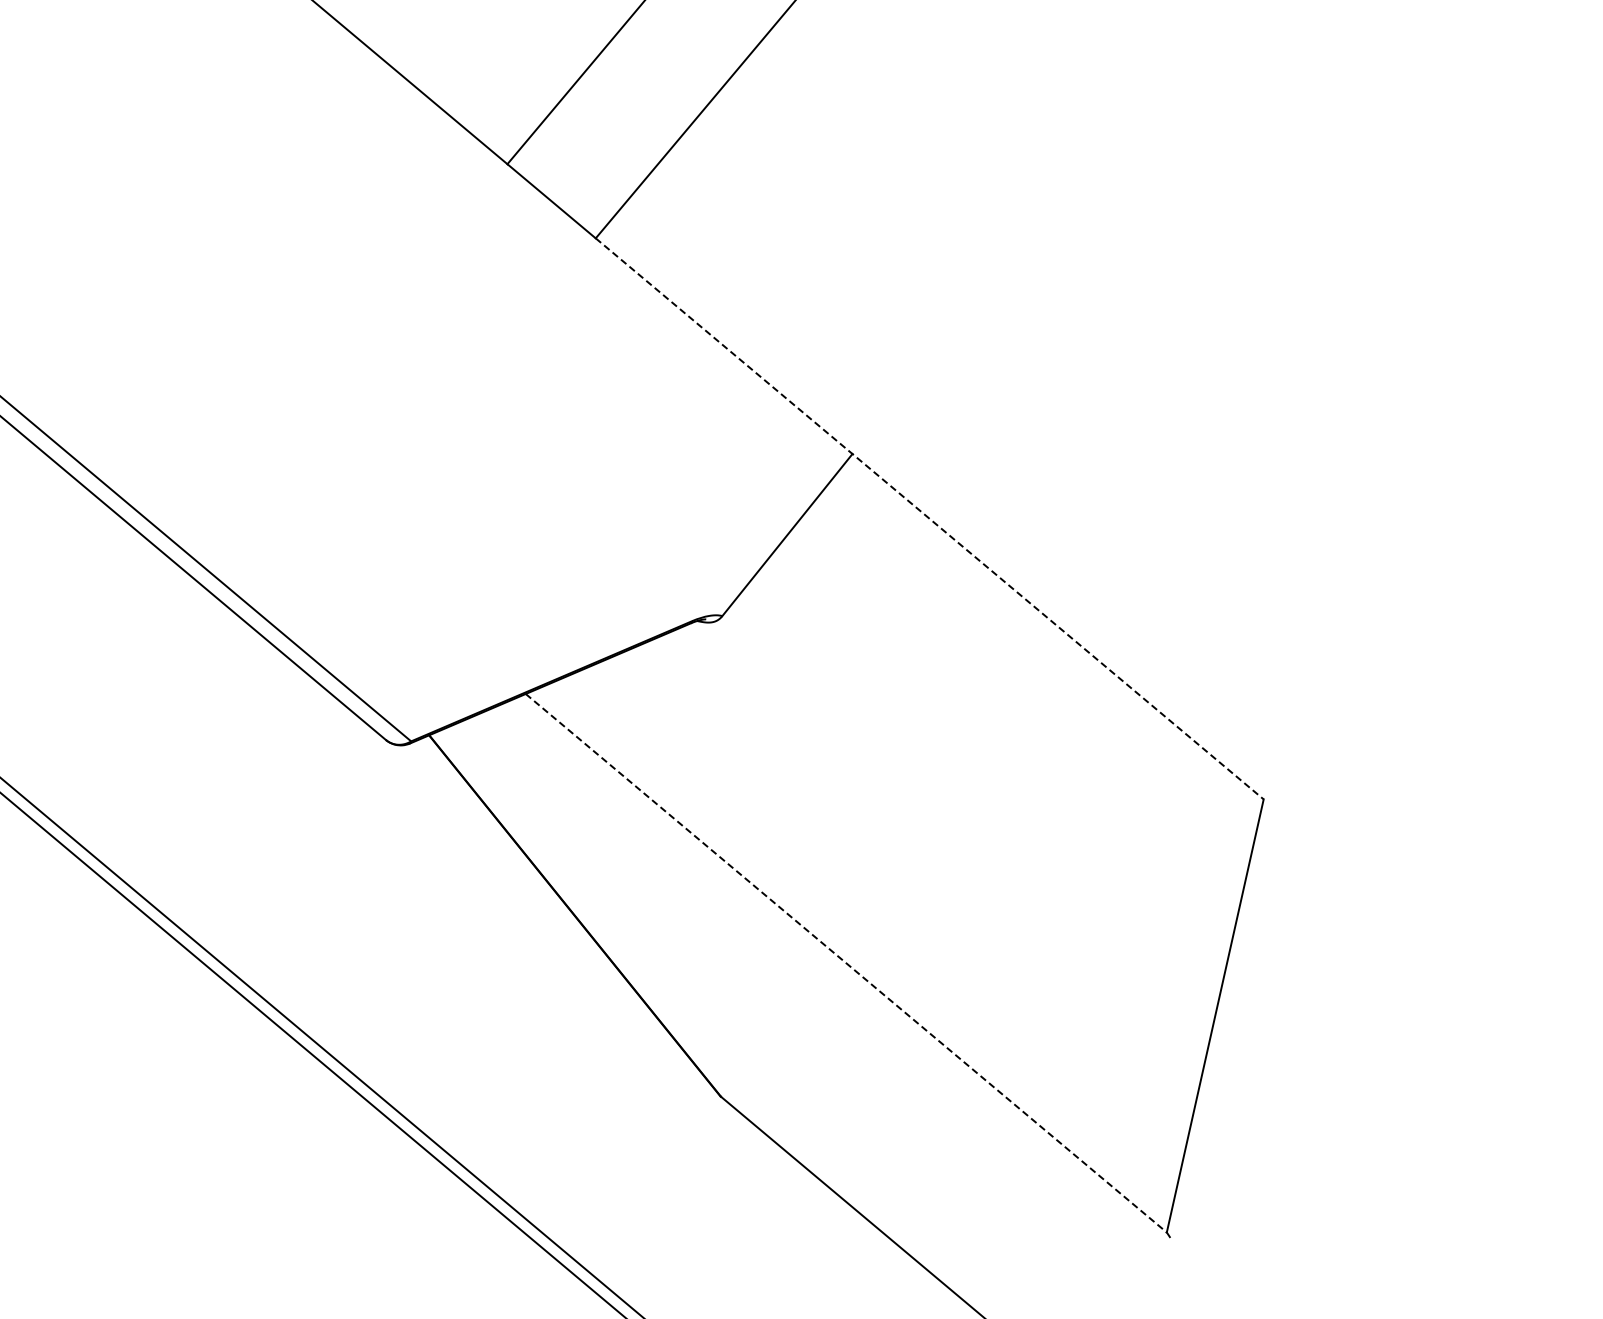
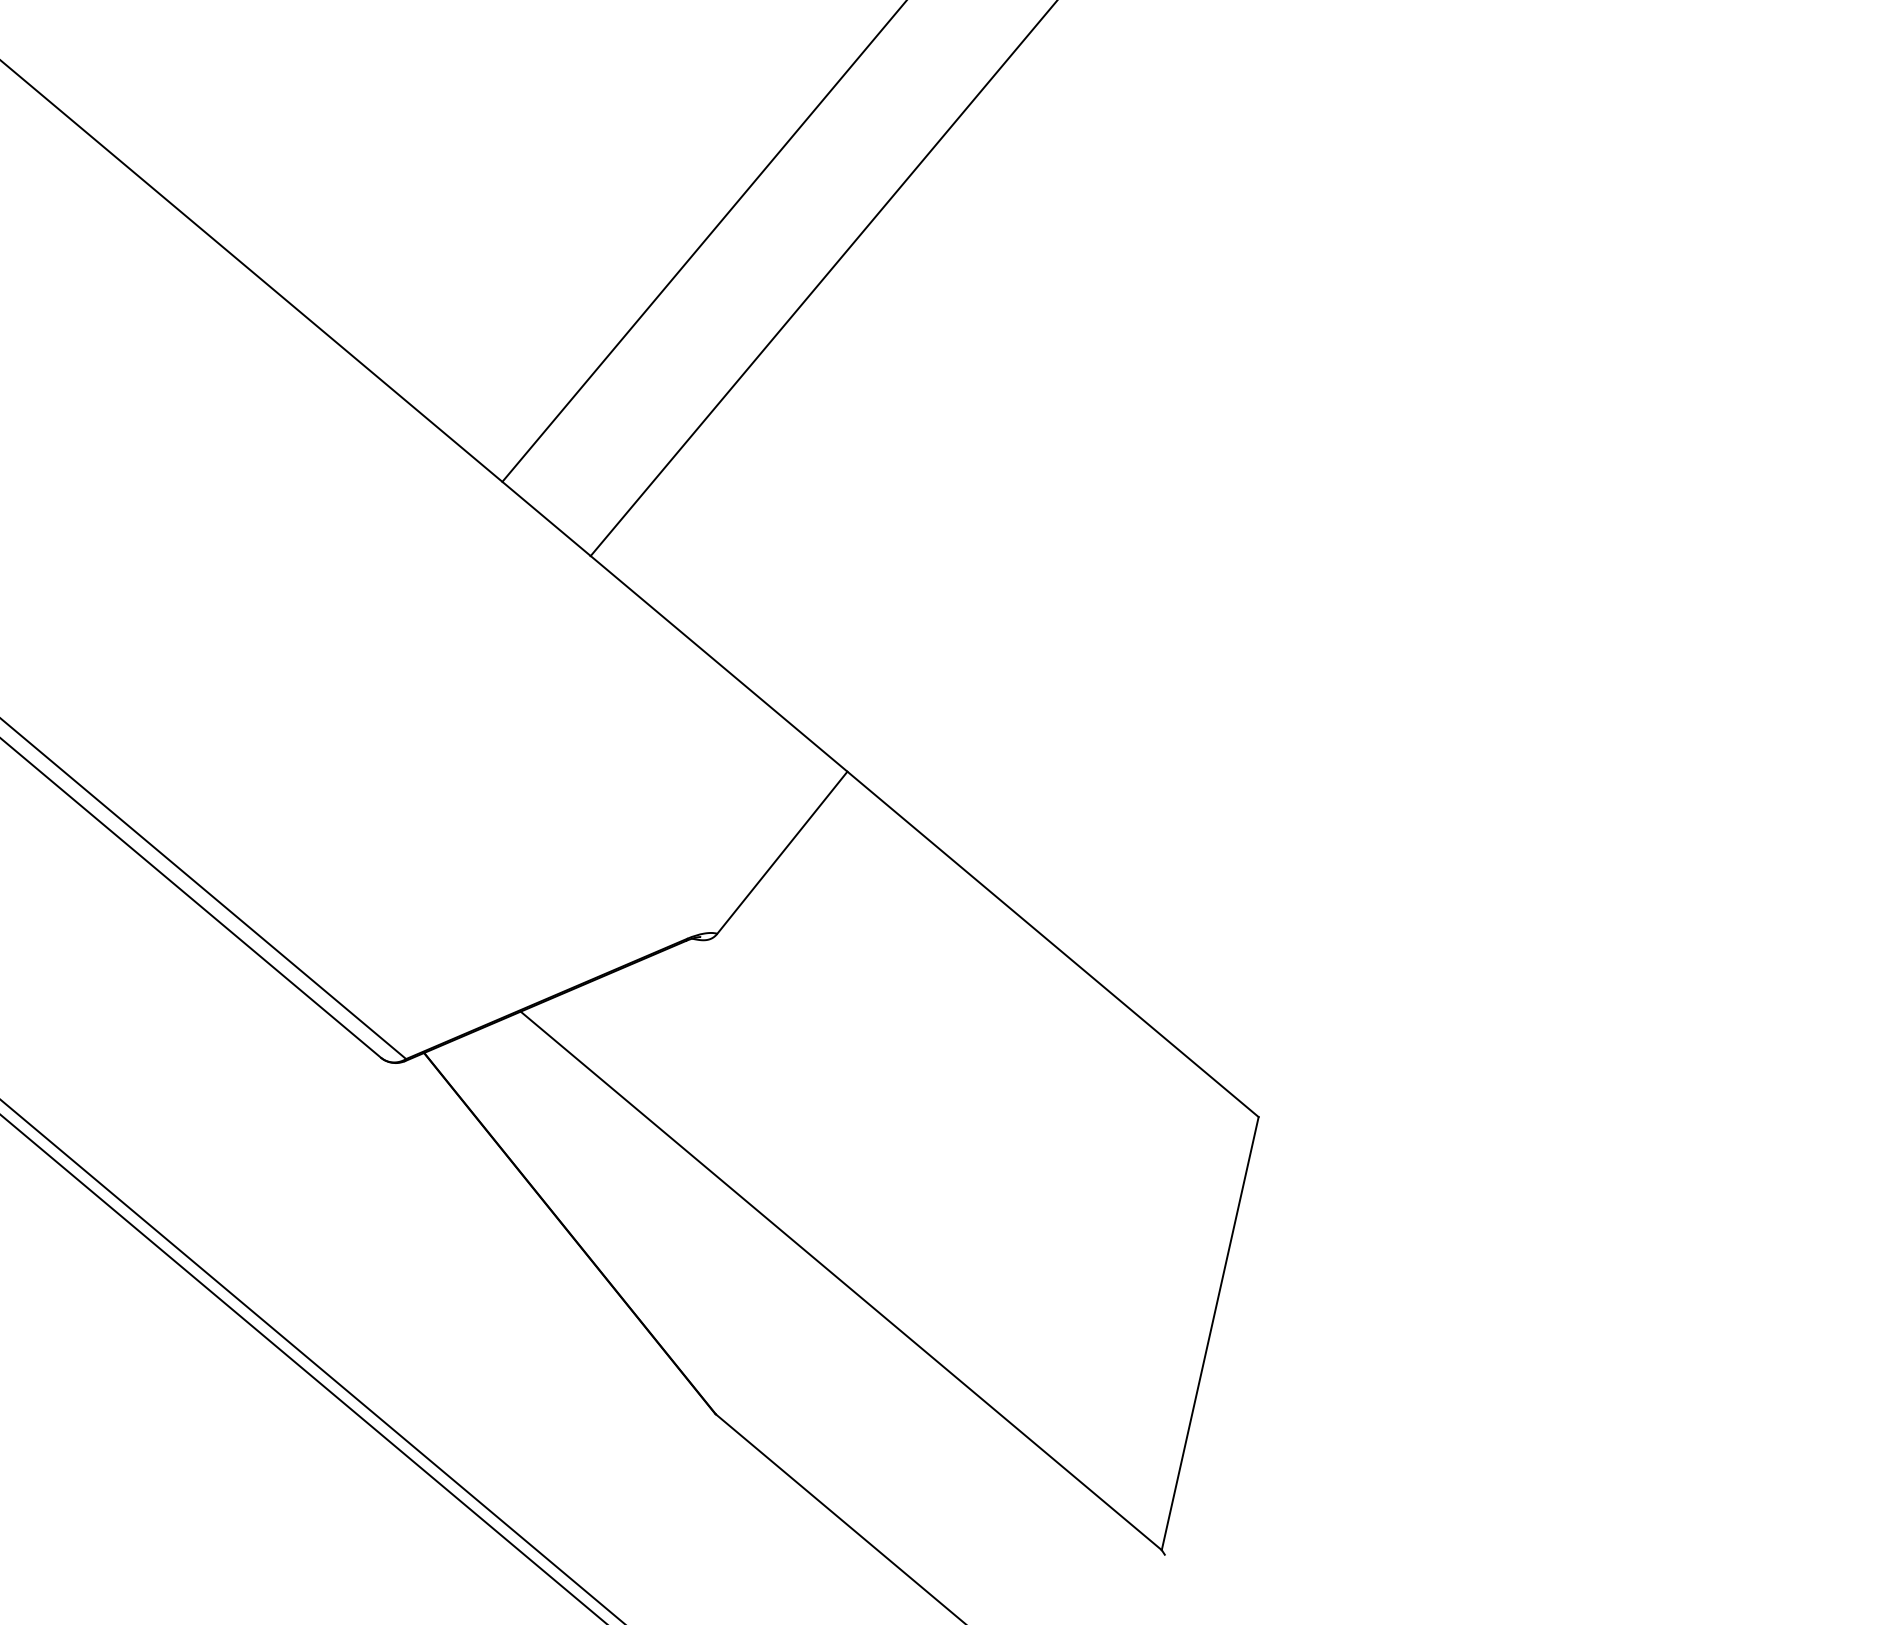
line: (930, 518) -> (925, 836), dashed -> solid
line: (846, 962) -> (841, 1280), dashed -> solid

